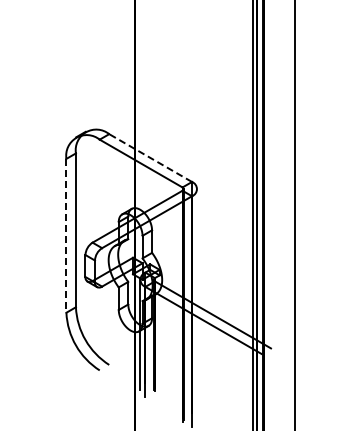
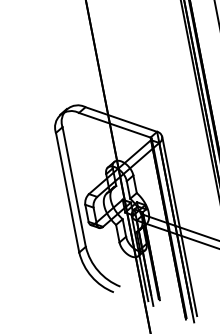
line: (150, 158) -> (121, 119), dashed -> solid
line: (66, 235) -> (67, 192), dashed -> solid
line: (197, 304) -> (179, 226), added

